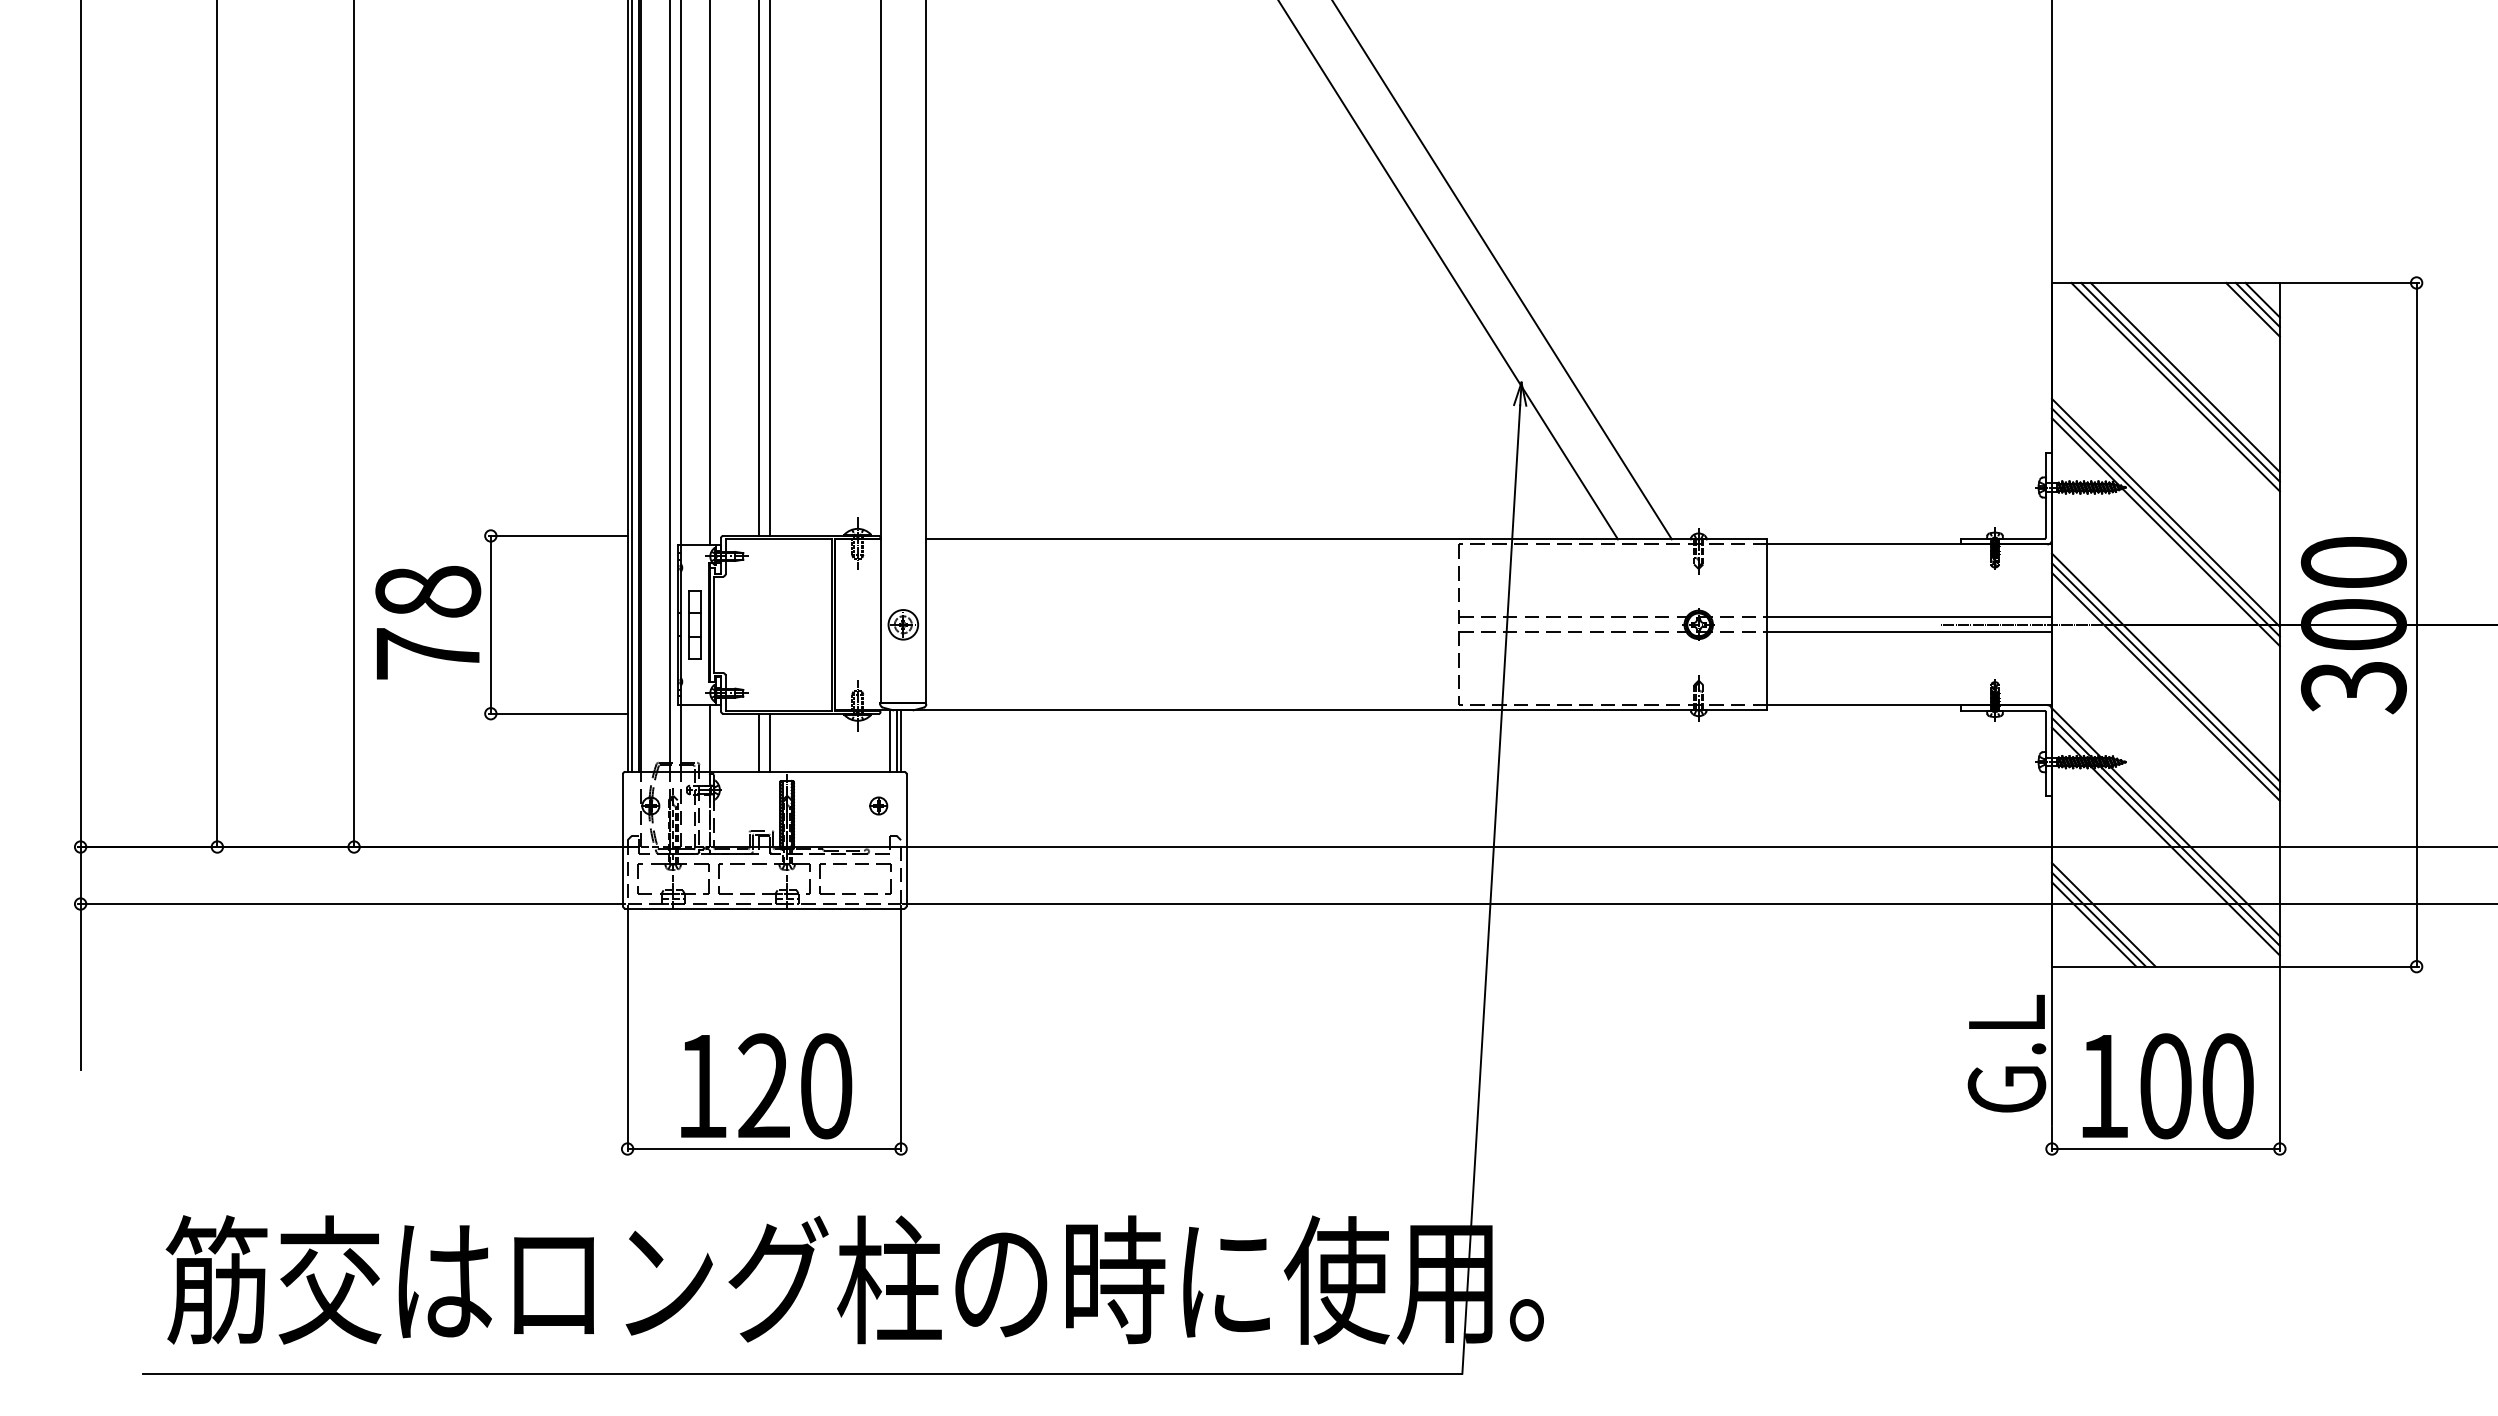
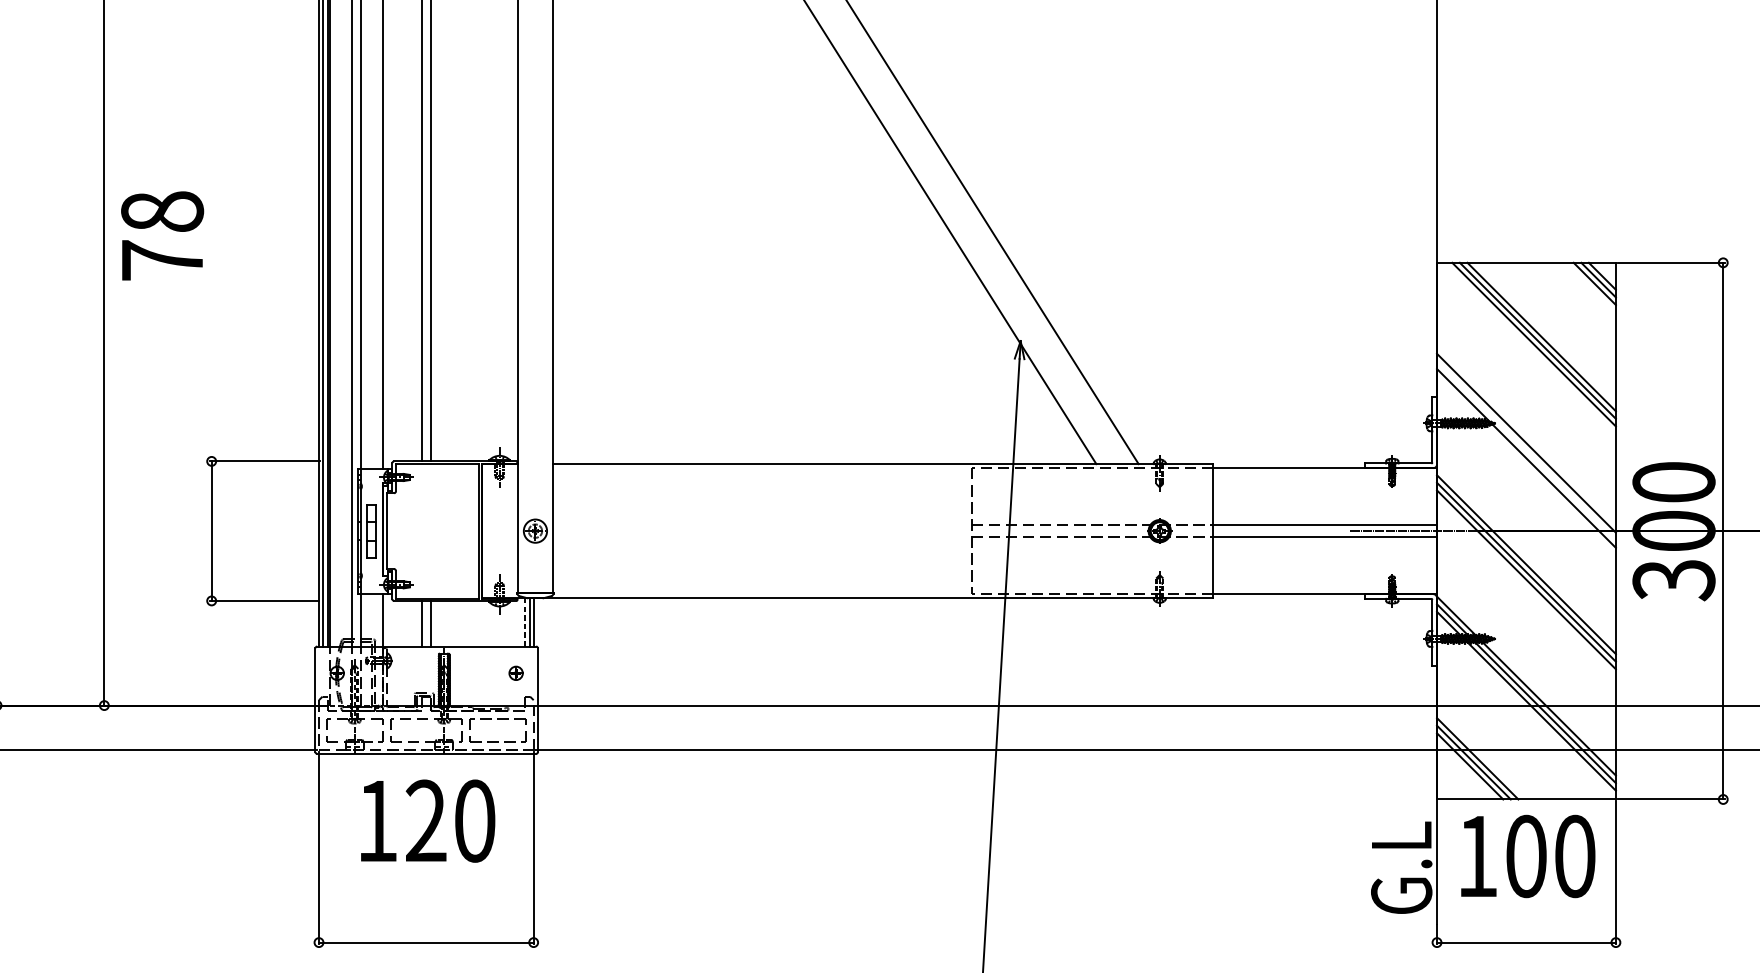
line: (2165, 522) -> (1526, 450), removed
text: (428, 622) -> (162, 235), moved
line: (889, 741) -> (524, 622), solid -> dashed
text: (766, 1086) -> (428, 821), moved
text: (2167, 1086) -> (1527, 856), moved

